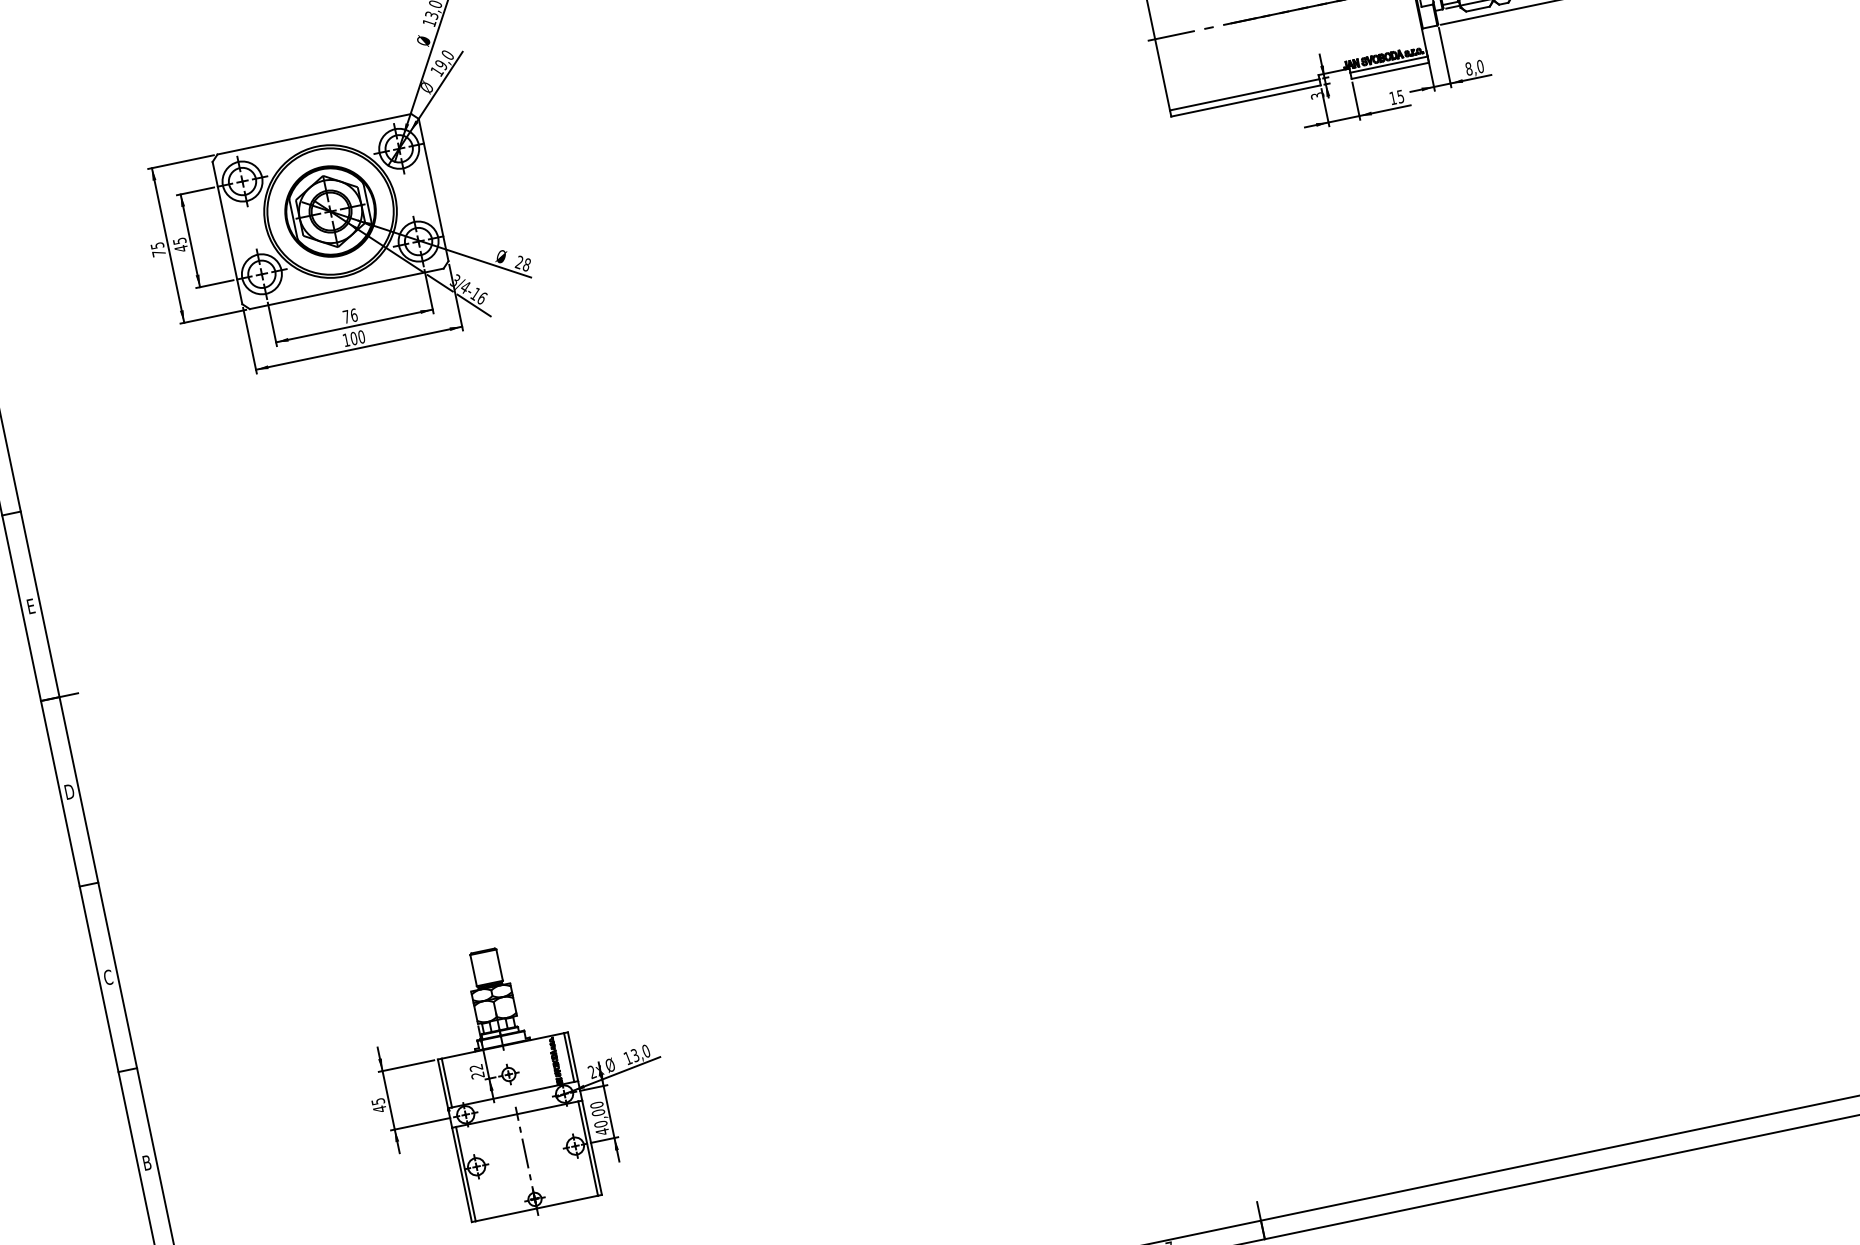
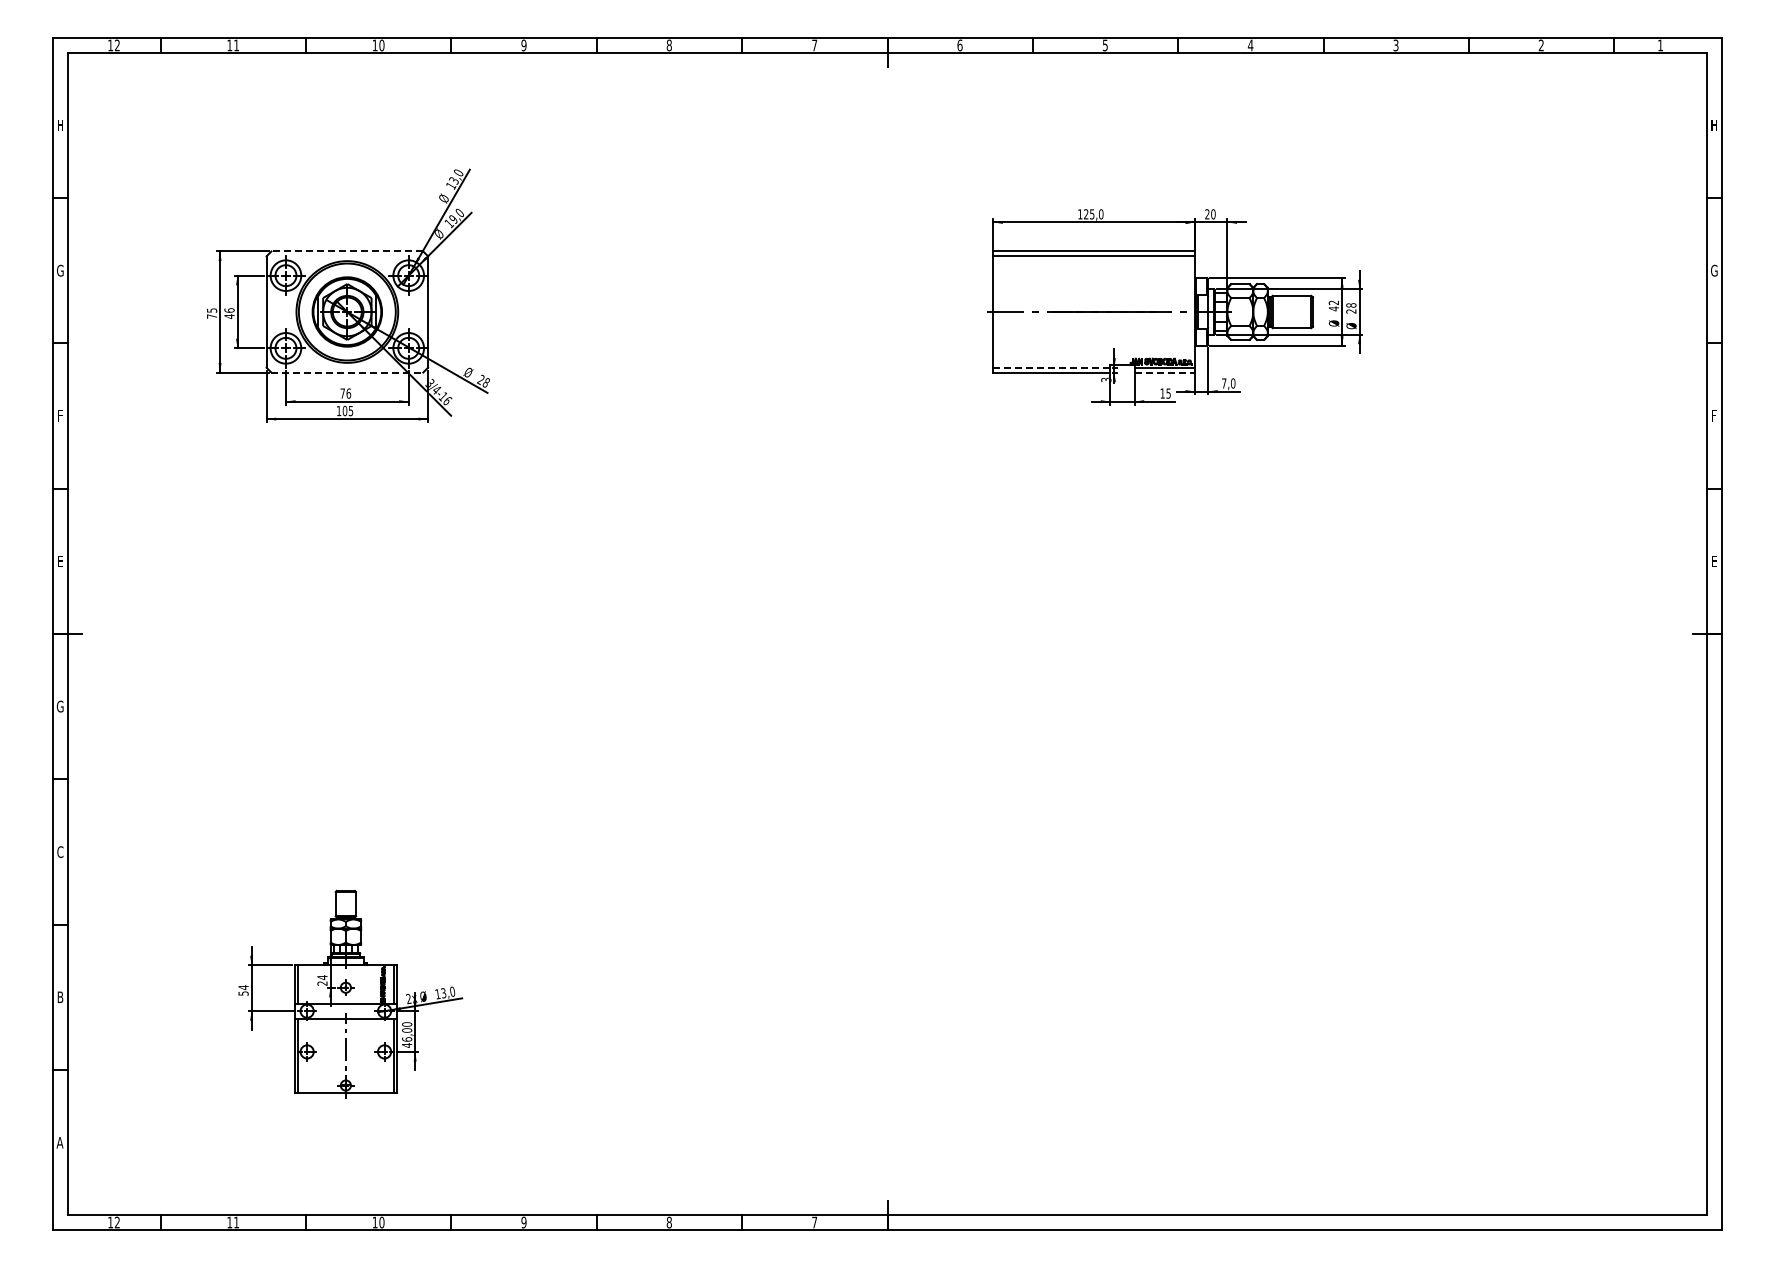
text: (1469, 68) -> (1224, 383), 8,0 -> 7,0
line: (1391, 70) -> (1165, 372), solid -> dashed
line: (1244, 94) -> (1051, 367), solid -> dashed
line: (314, 134) -> (347, 251), solid -> dashed
text: (179, 241) -> (229, 310), 45 -> 46
line: (346, 288) -> (347, 372), solid -> dashed
text: (361, 337) -> (350, 411), 100 -> 105
text: (68, 791) -> (59, 706), D -> G
text: (476, 1067) -> (322, 977), 22 -> 24
text: (378, 1105) -> (243, 990), 45 -> 54
text: (600, 1124) -> (406, 1039), 40,00 -> 46,00

